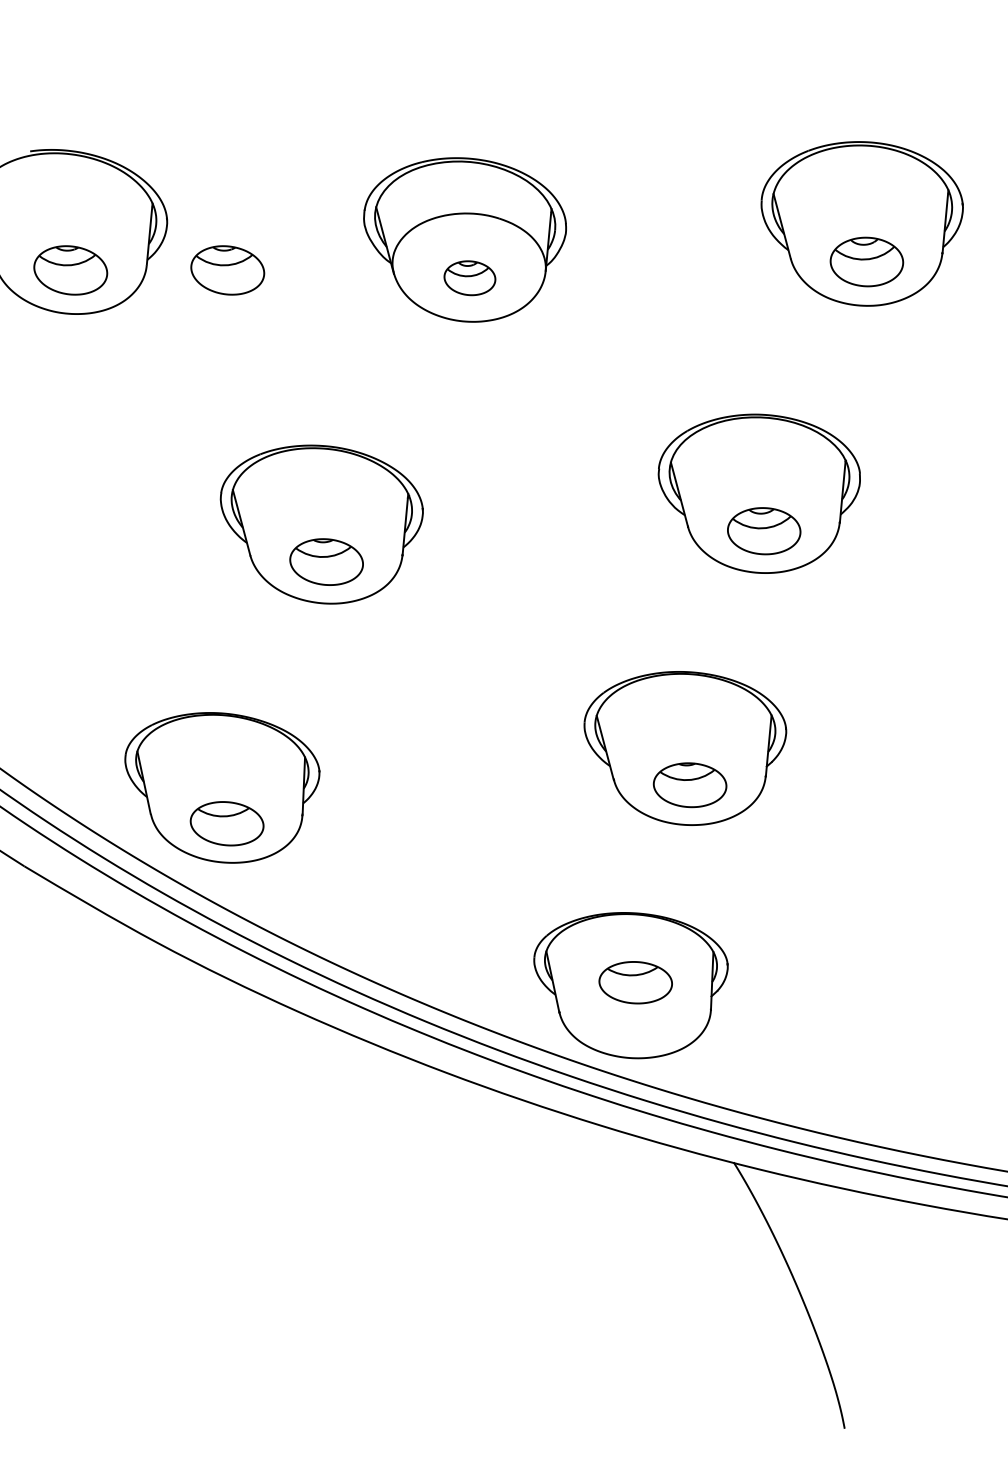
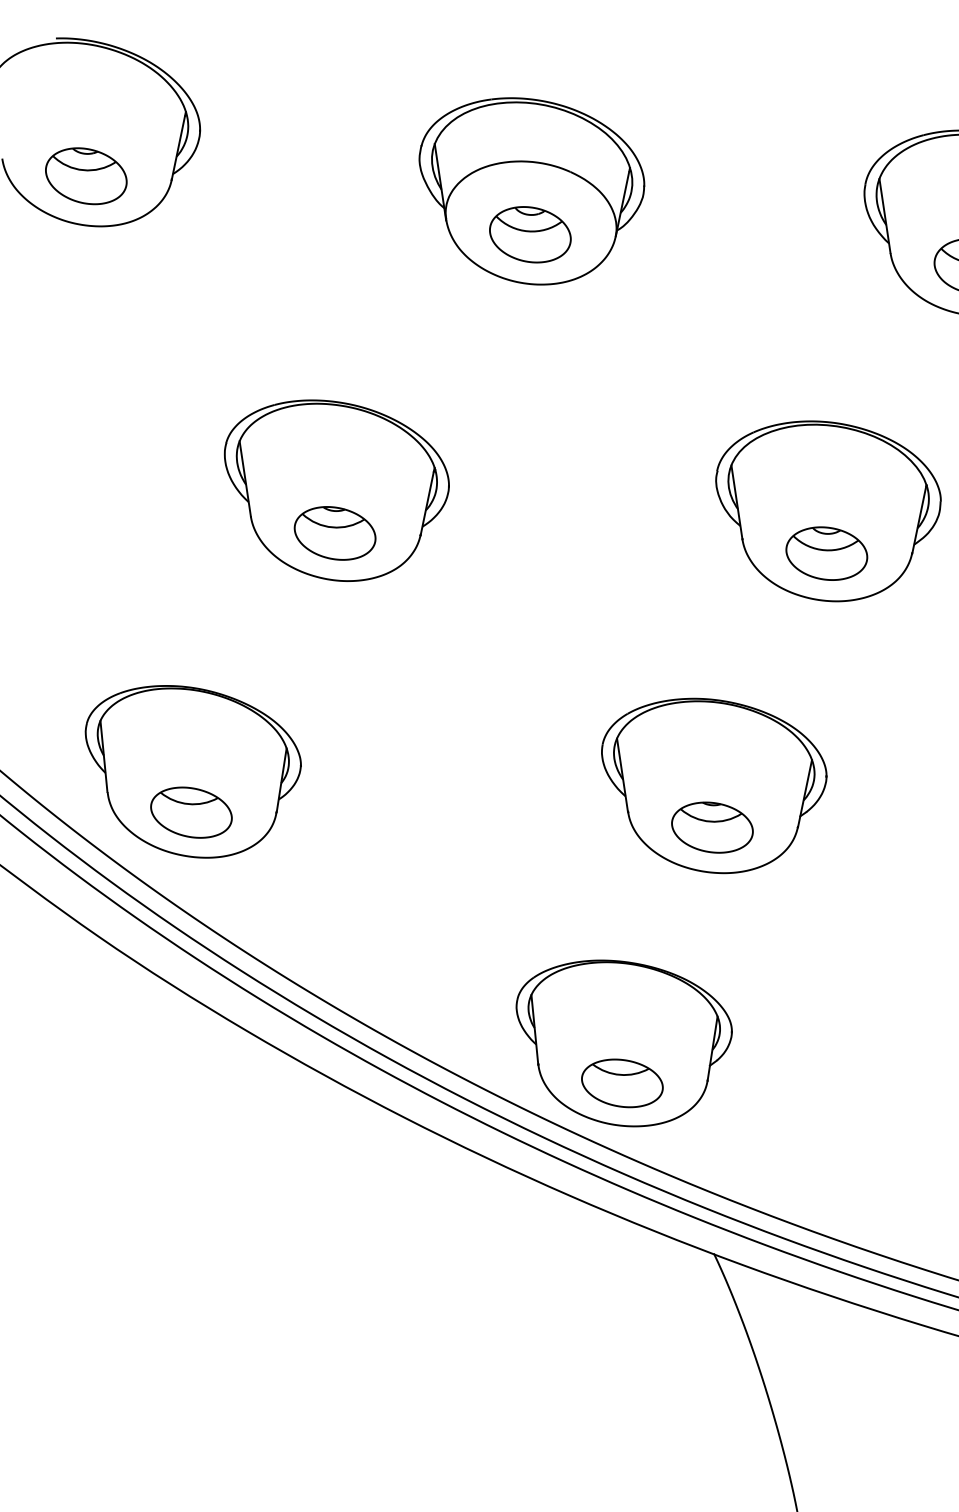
part: (227, 270) -> (261, 195), removed
part: (469, 278) -> (529, 235), size x1.43
part: (635, 982) -> (622, 1083), moved

